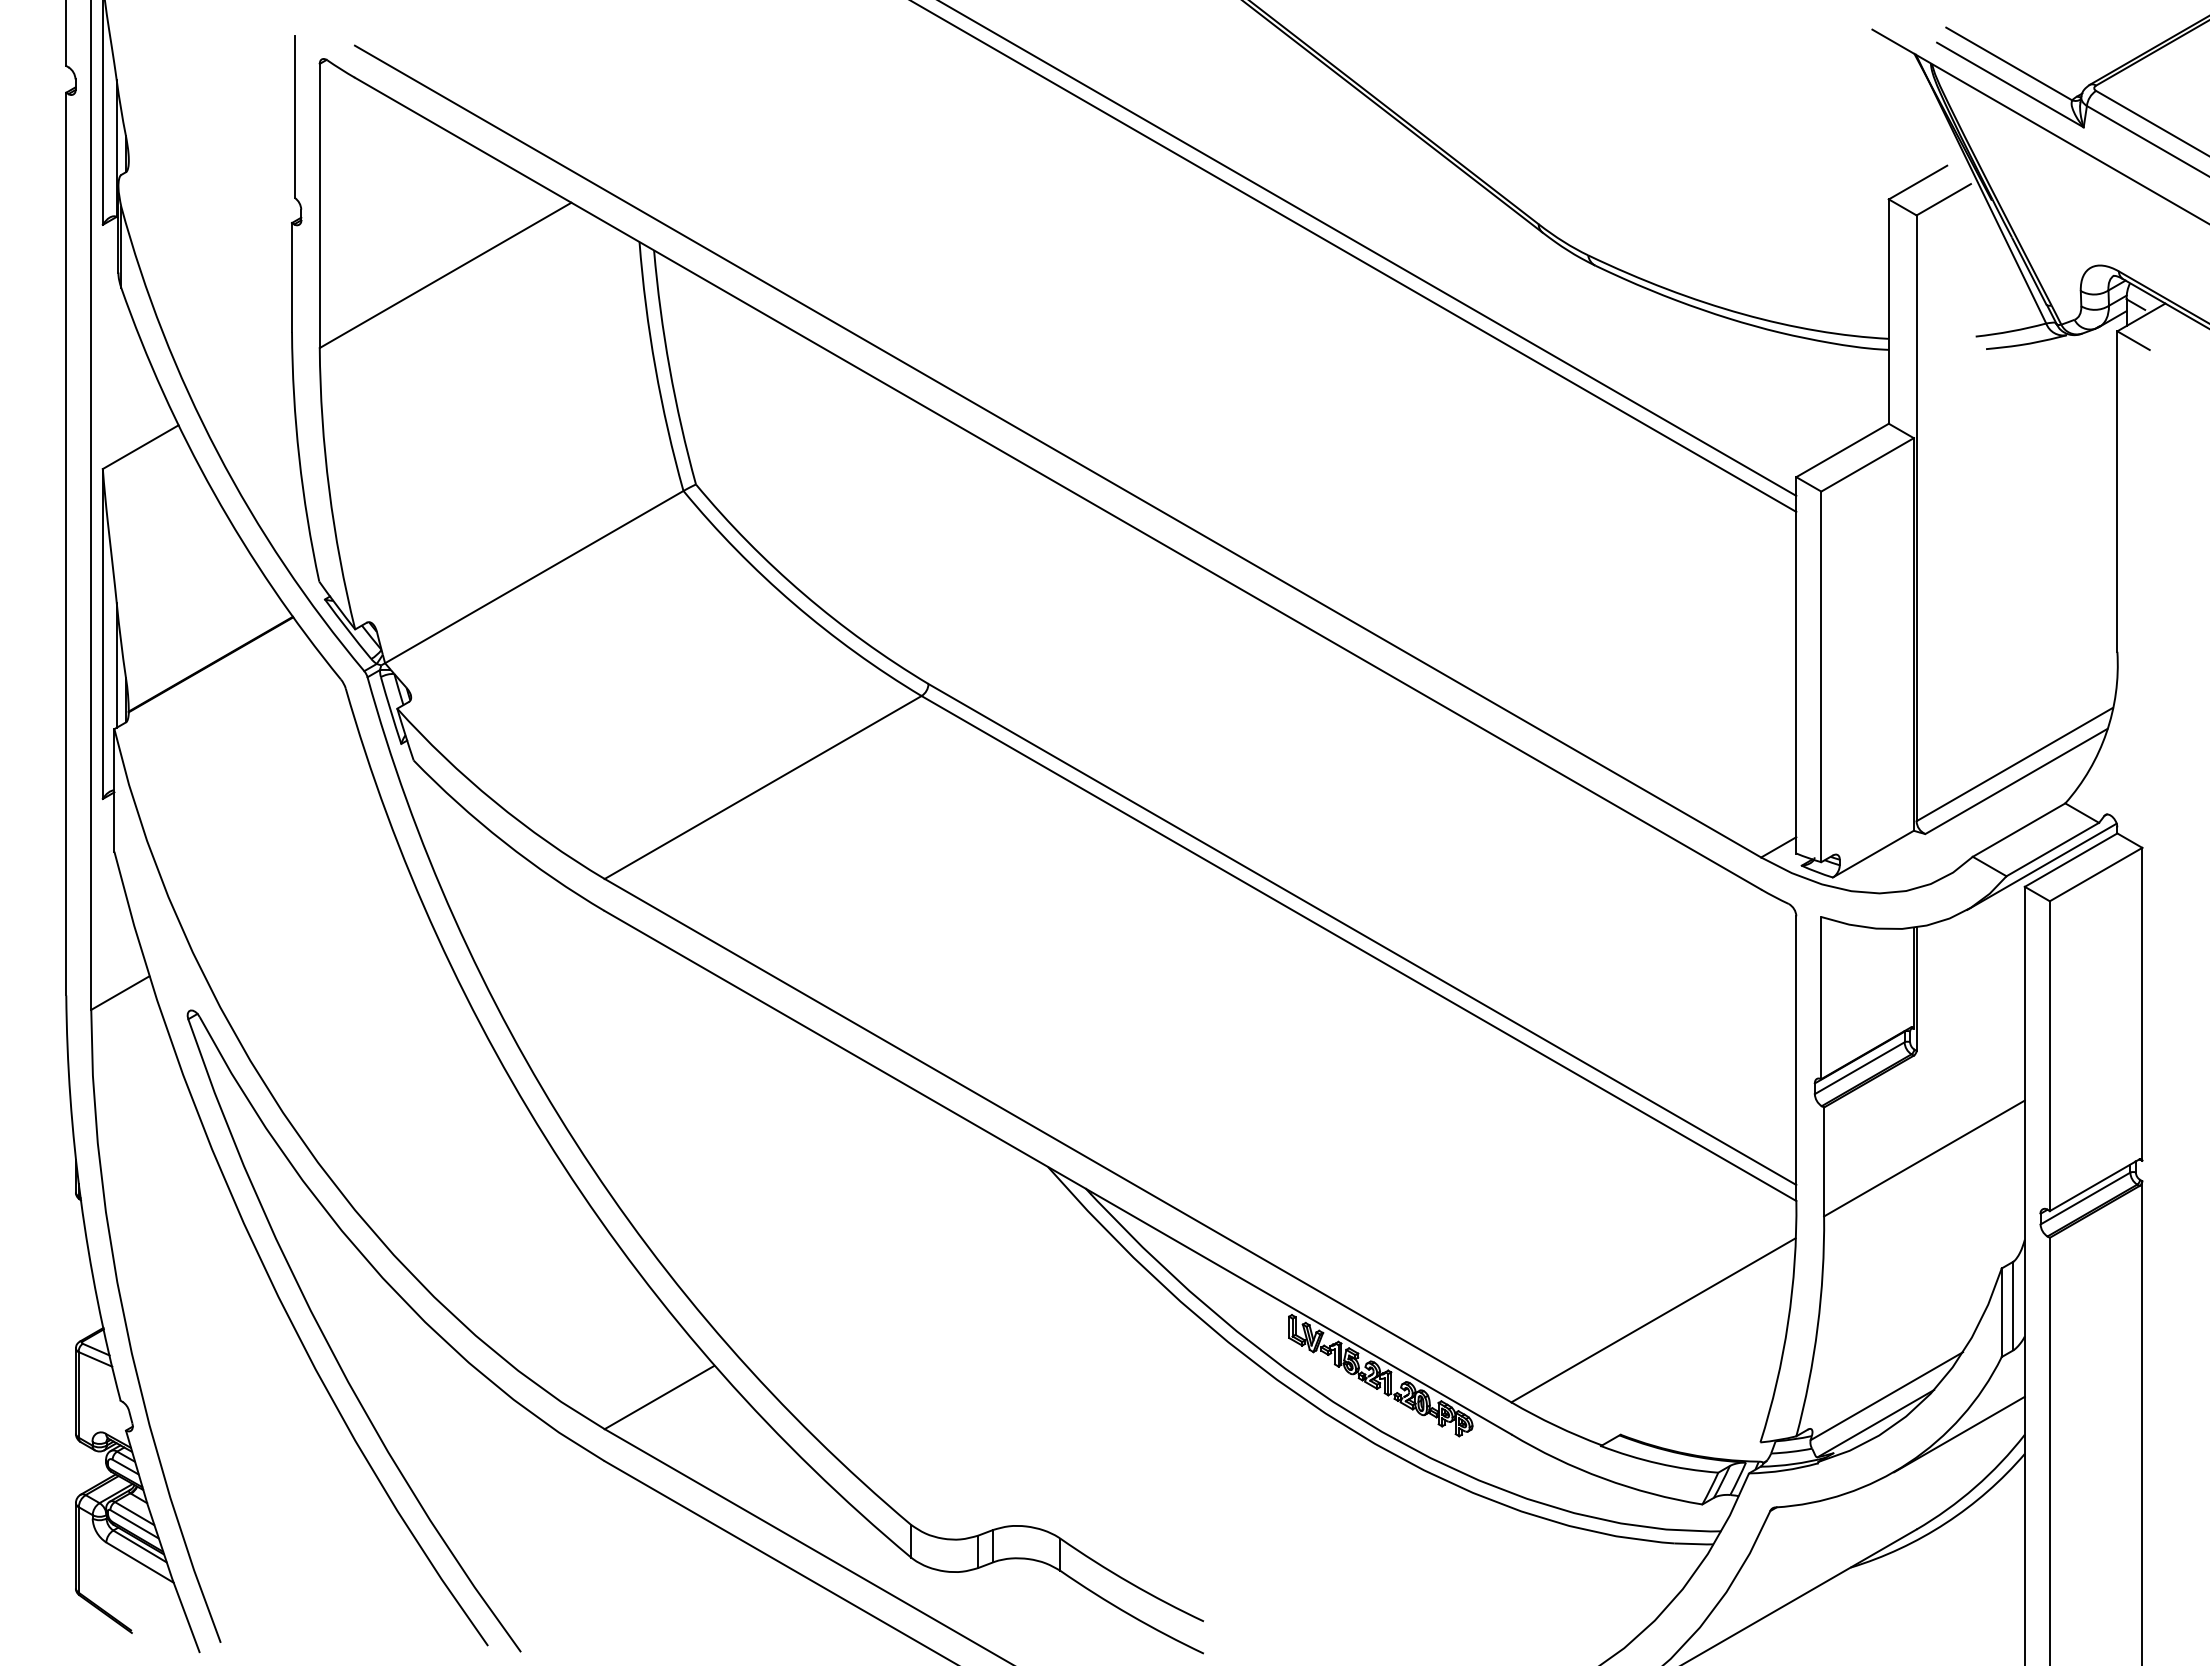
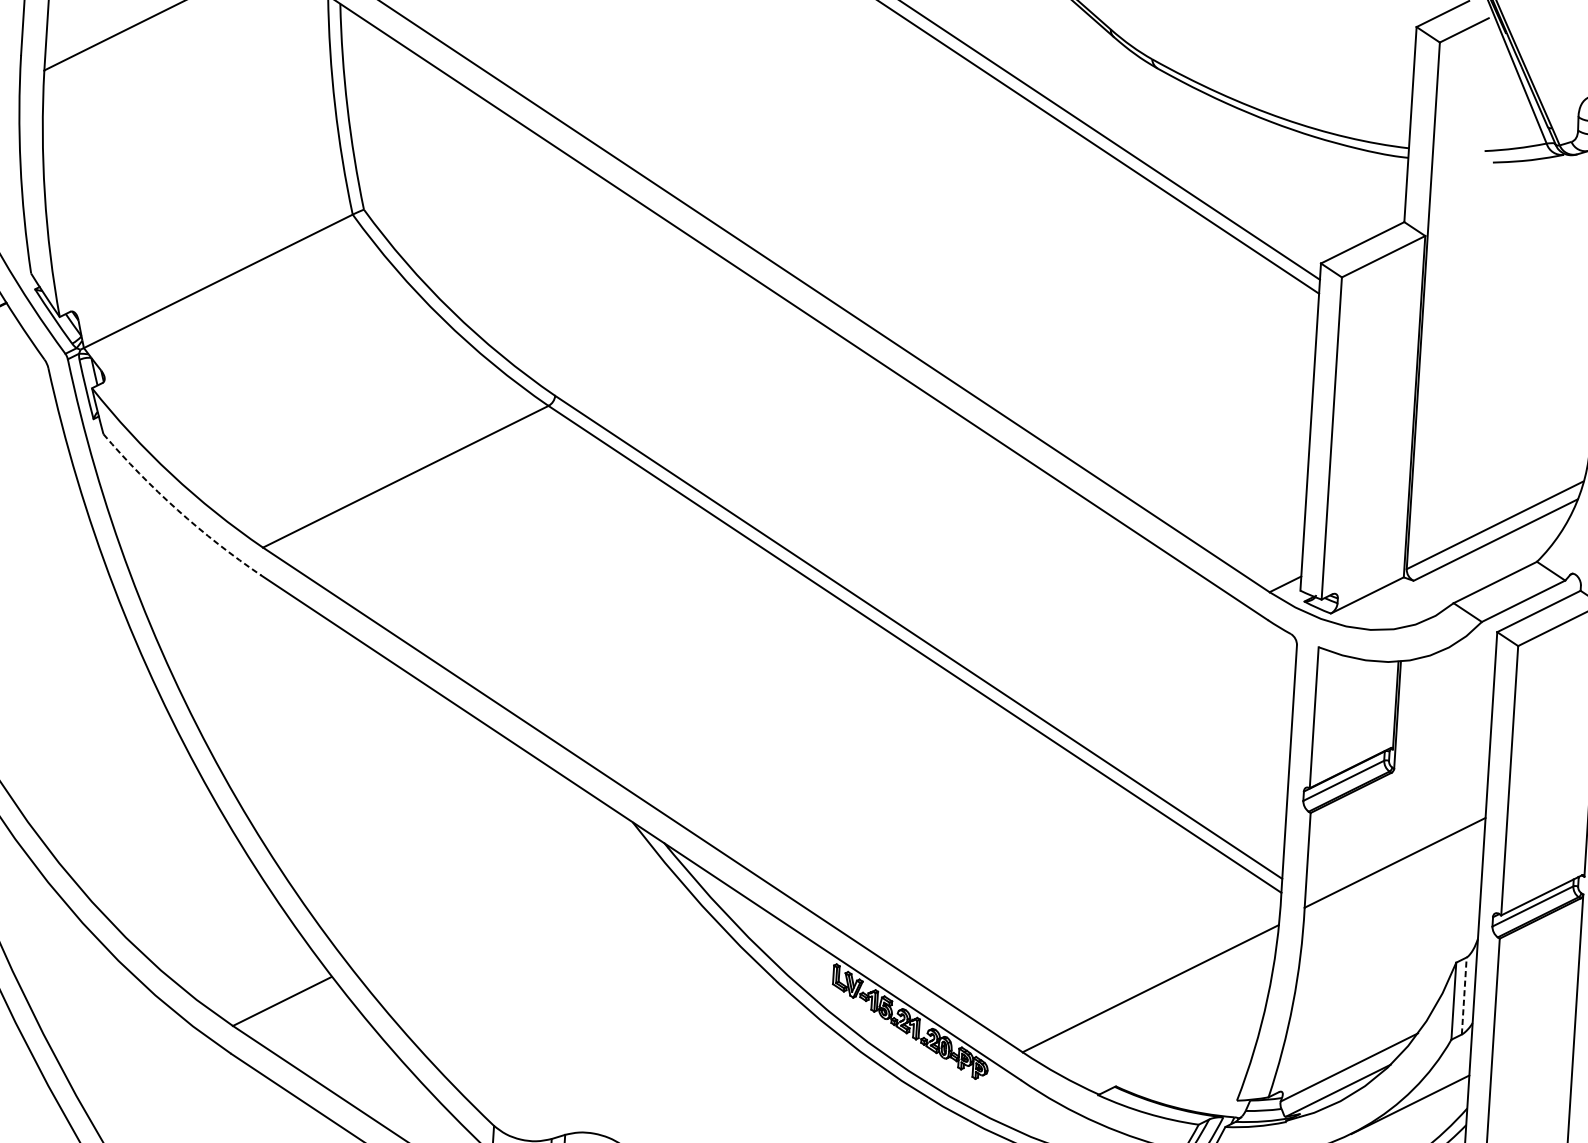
arc: (504, 842) -> (177, 510), solid -> dashed
line: (2041, 866) -> (1512, 615), removed
line: (2013, 1305) -> (1464, 995), solid -> dashed

